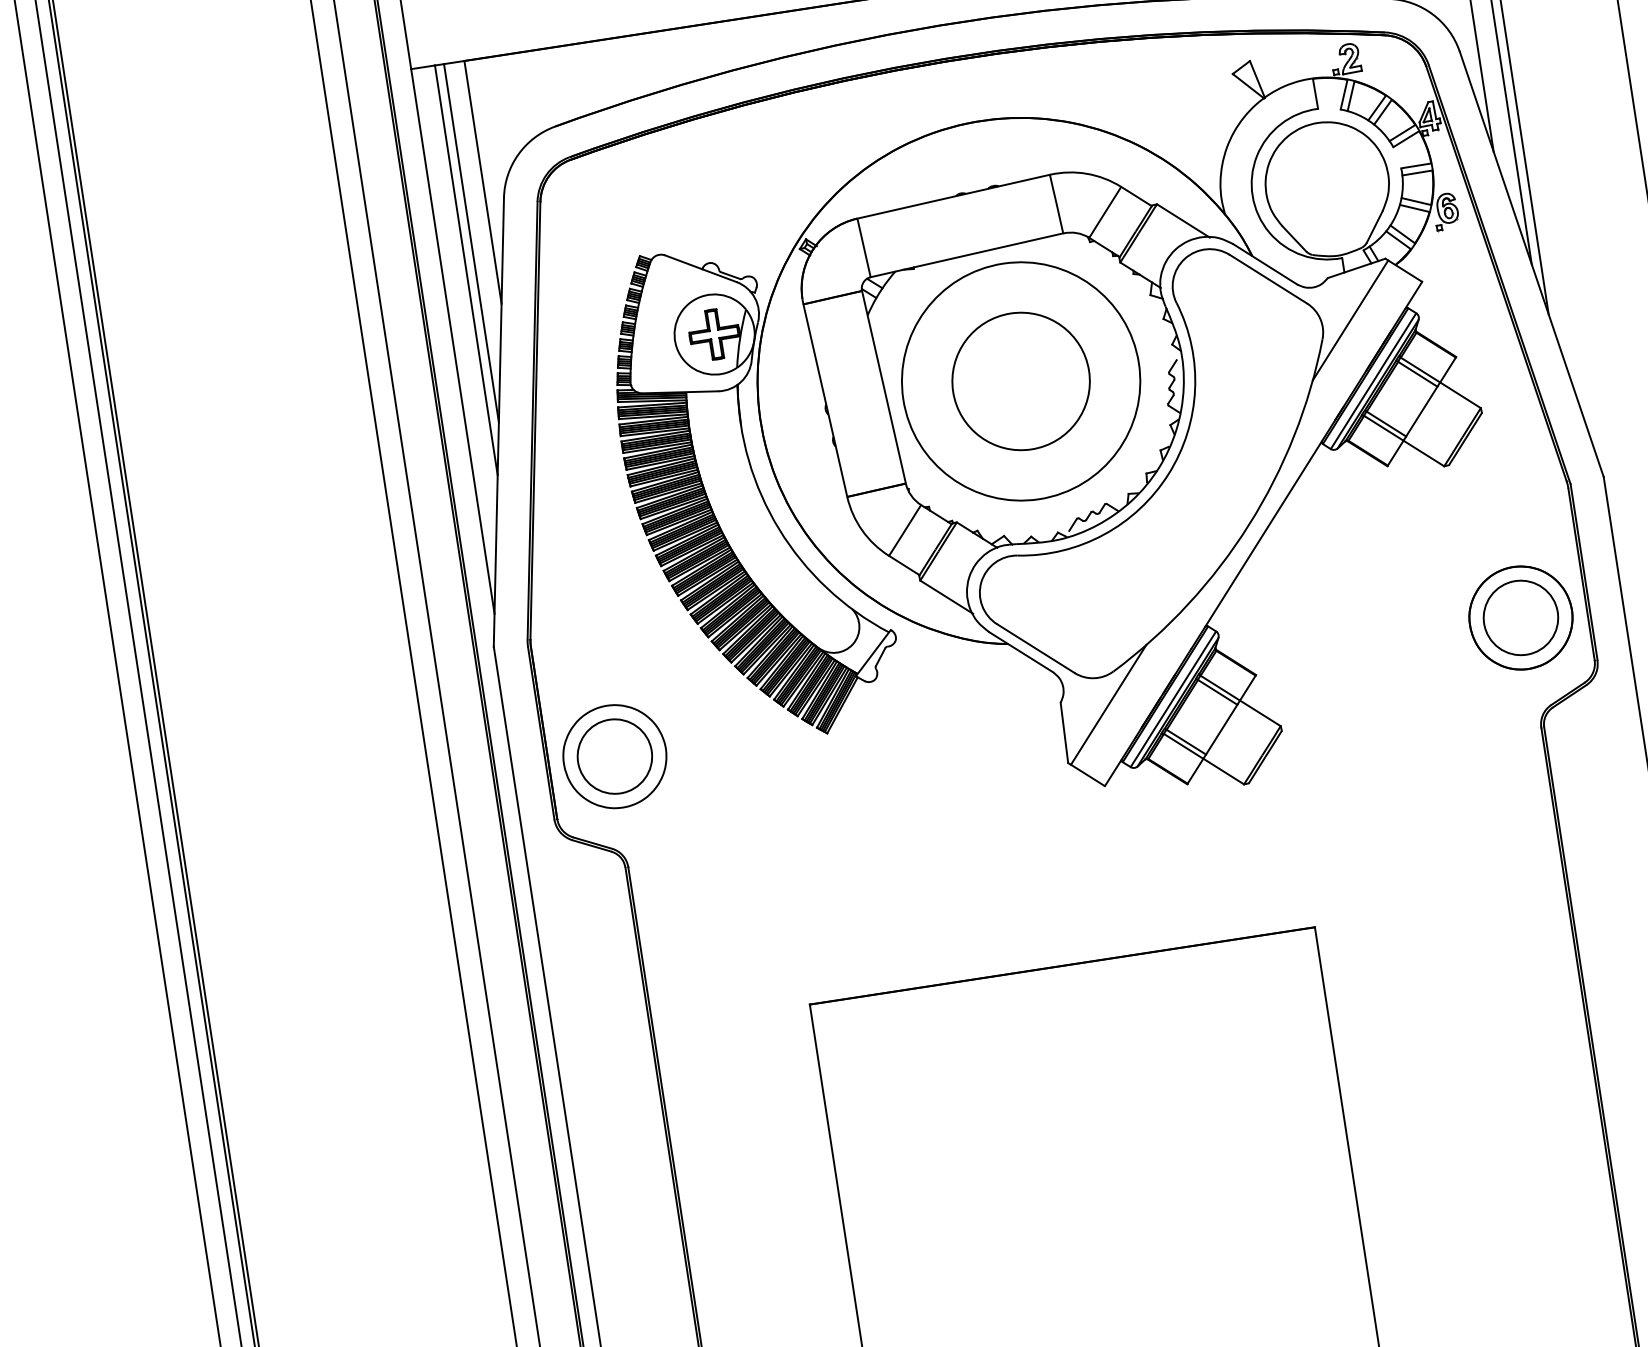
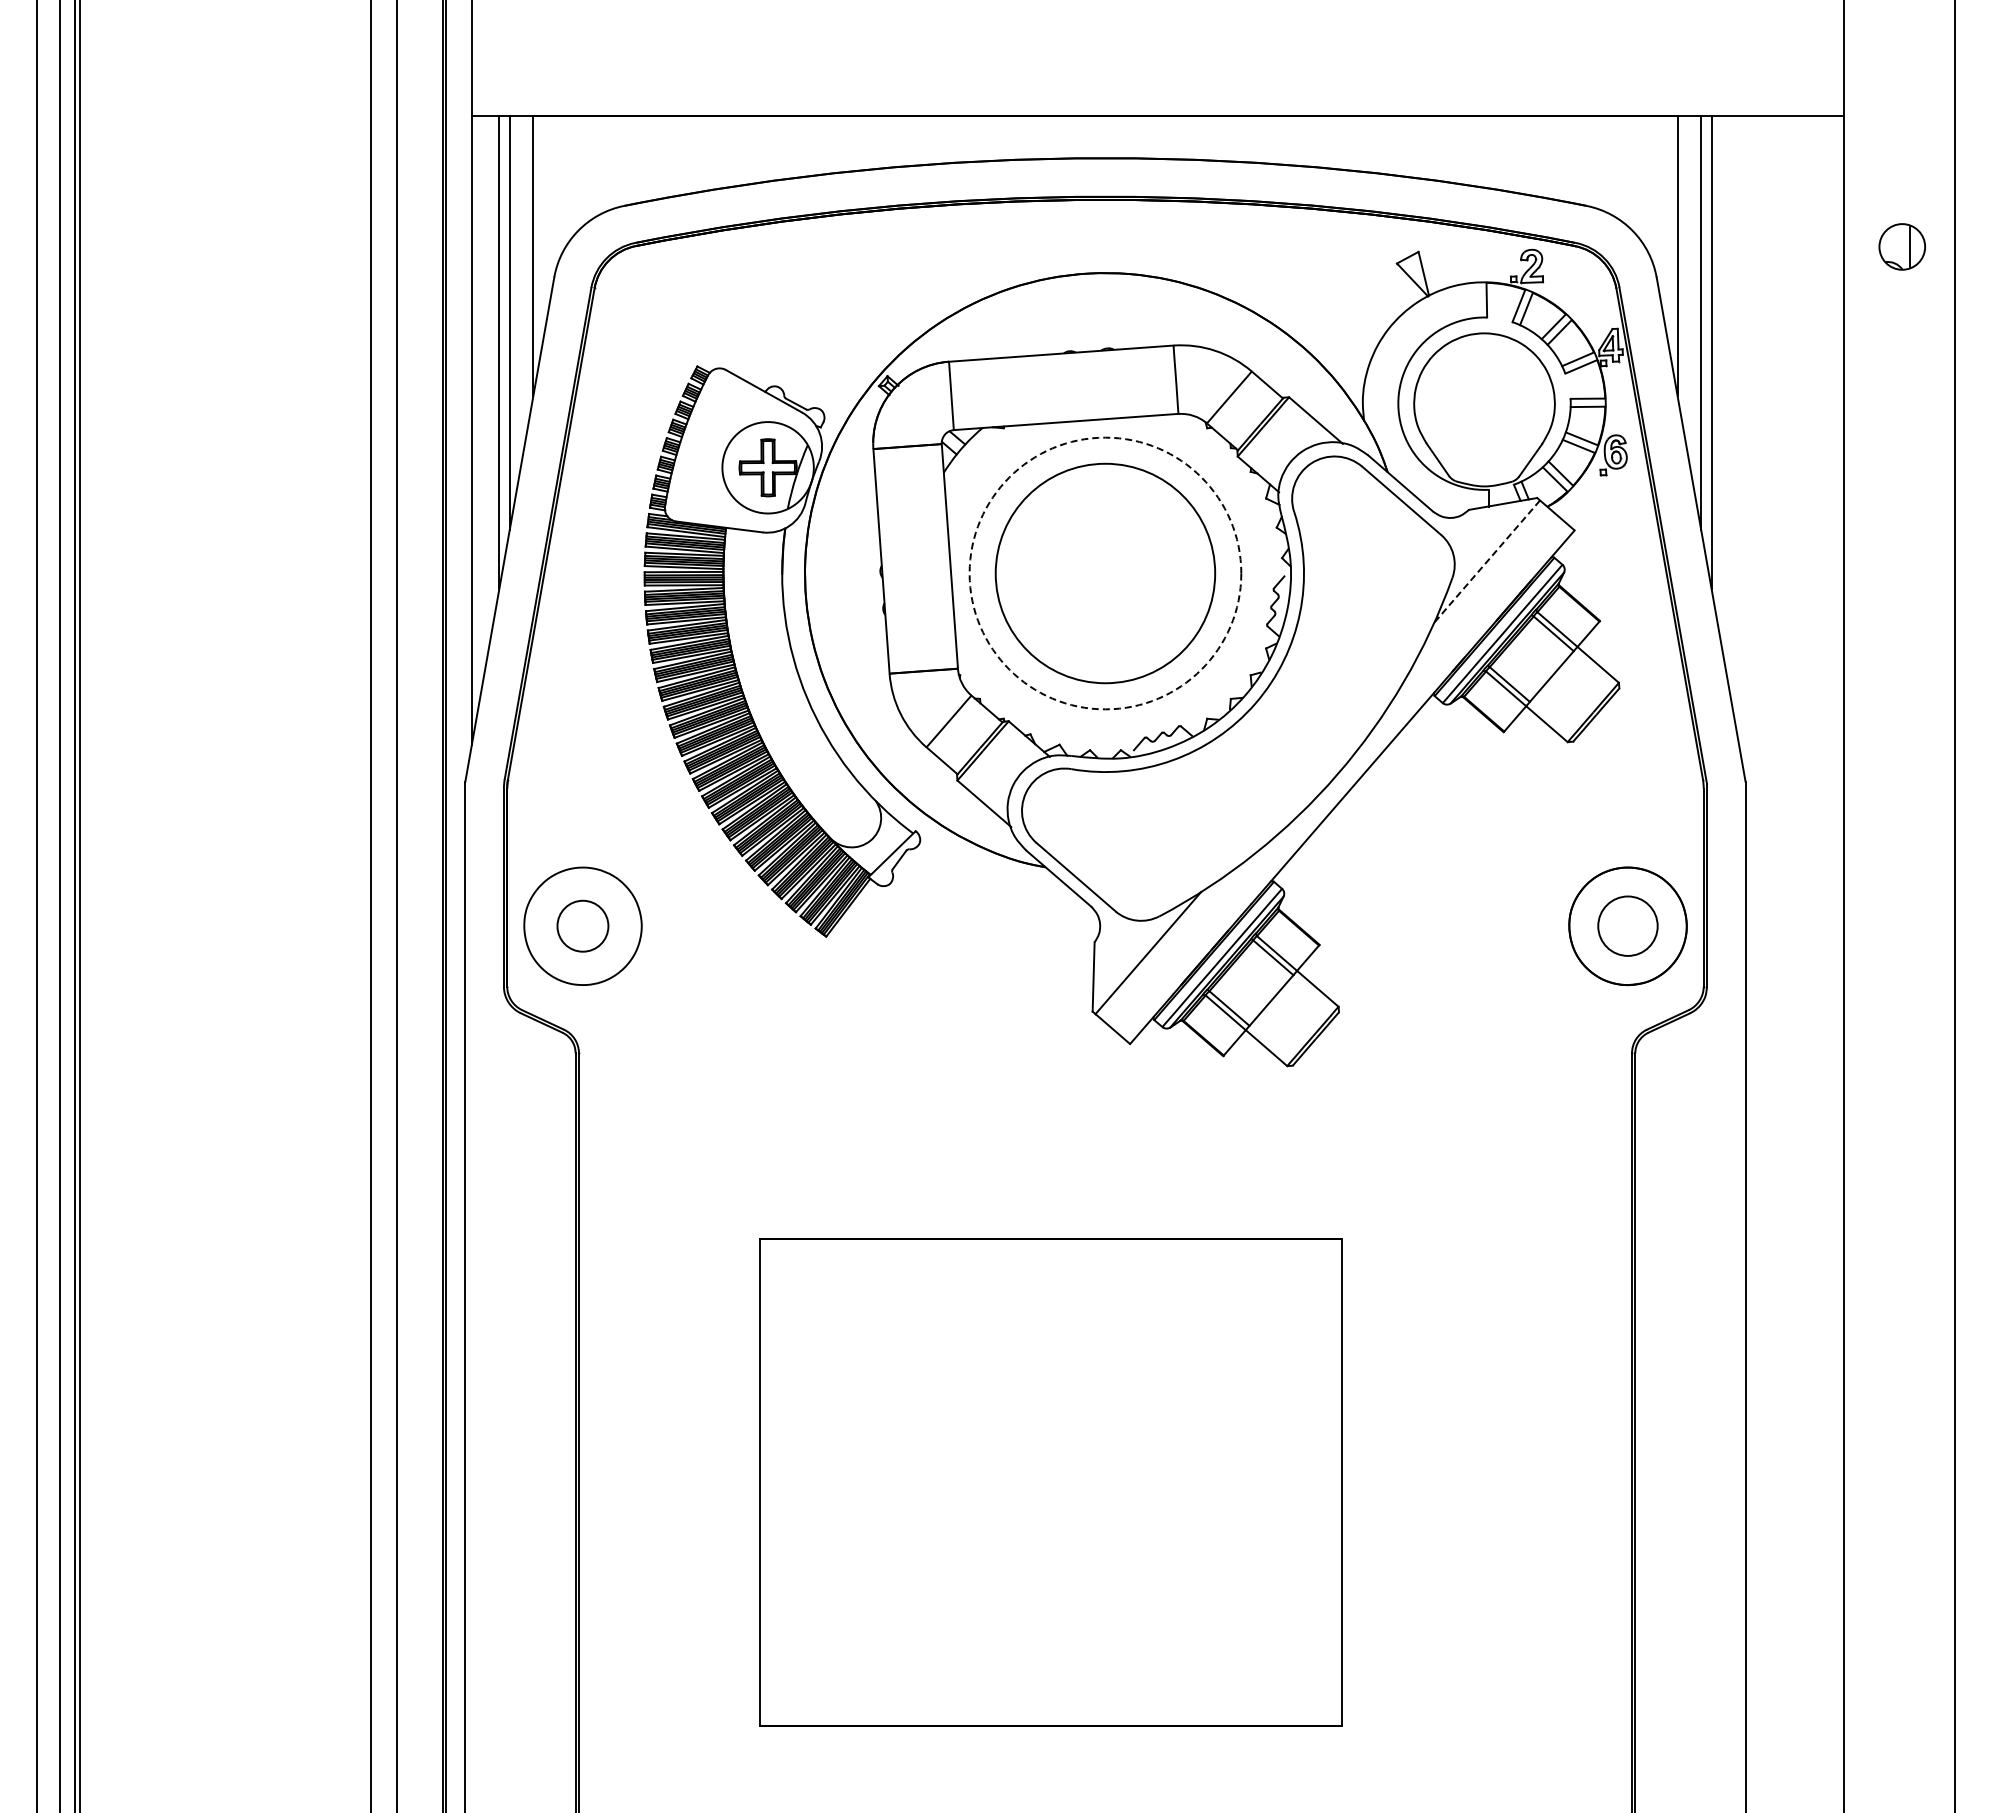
line: (1350, 320) -> (1487, 561), solid -> dashed
circle: (1021, 381) -> (1105, 573), size x1.4
circle: (1021, 381) -> (1105, 573), solid -> dashed
circle: (1520, 617) -> (1627, 925), size x0.7
circle: (614, 756) -> (582, 925), size x0.6

